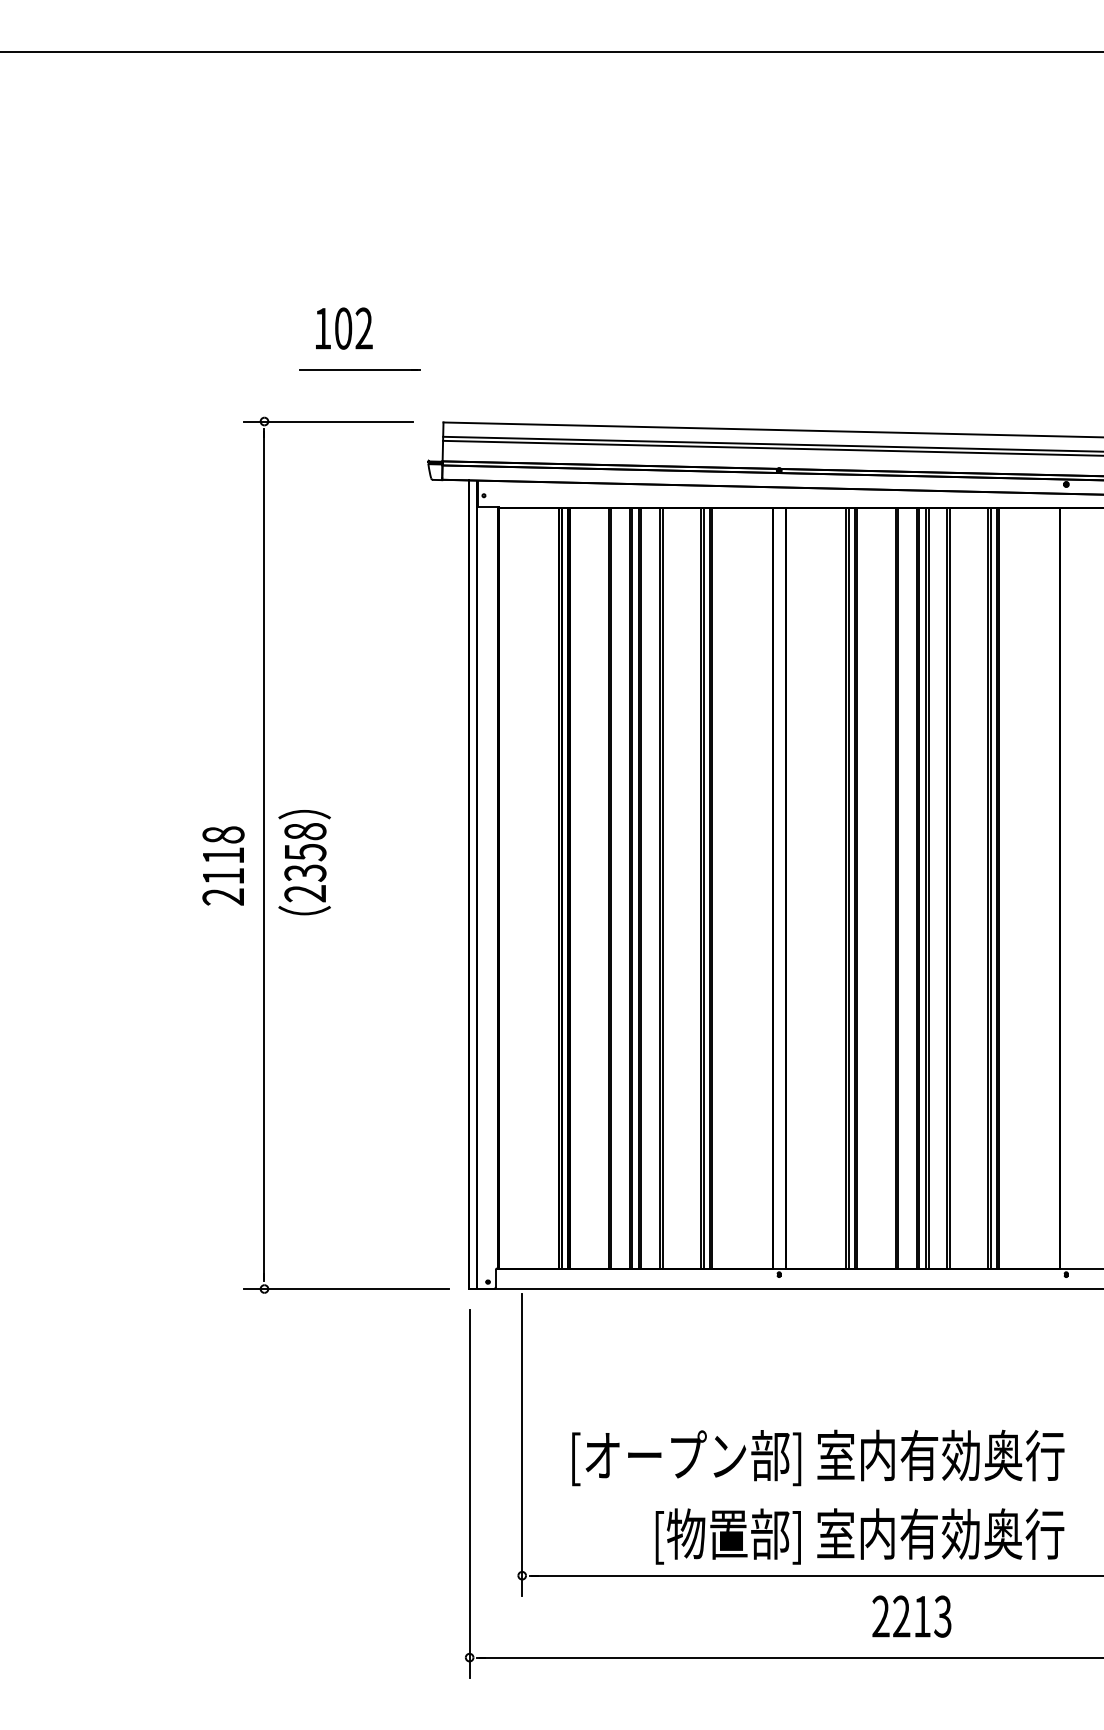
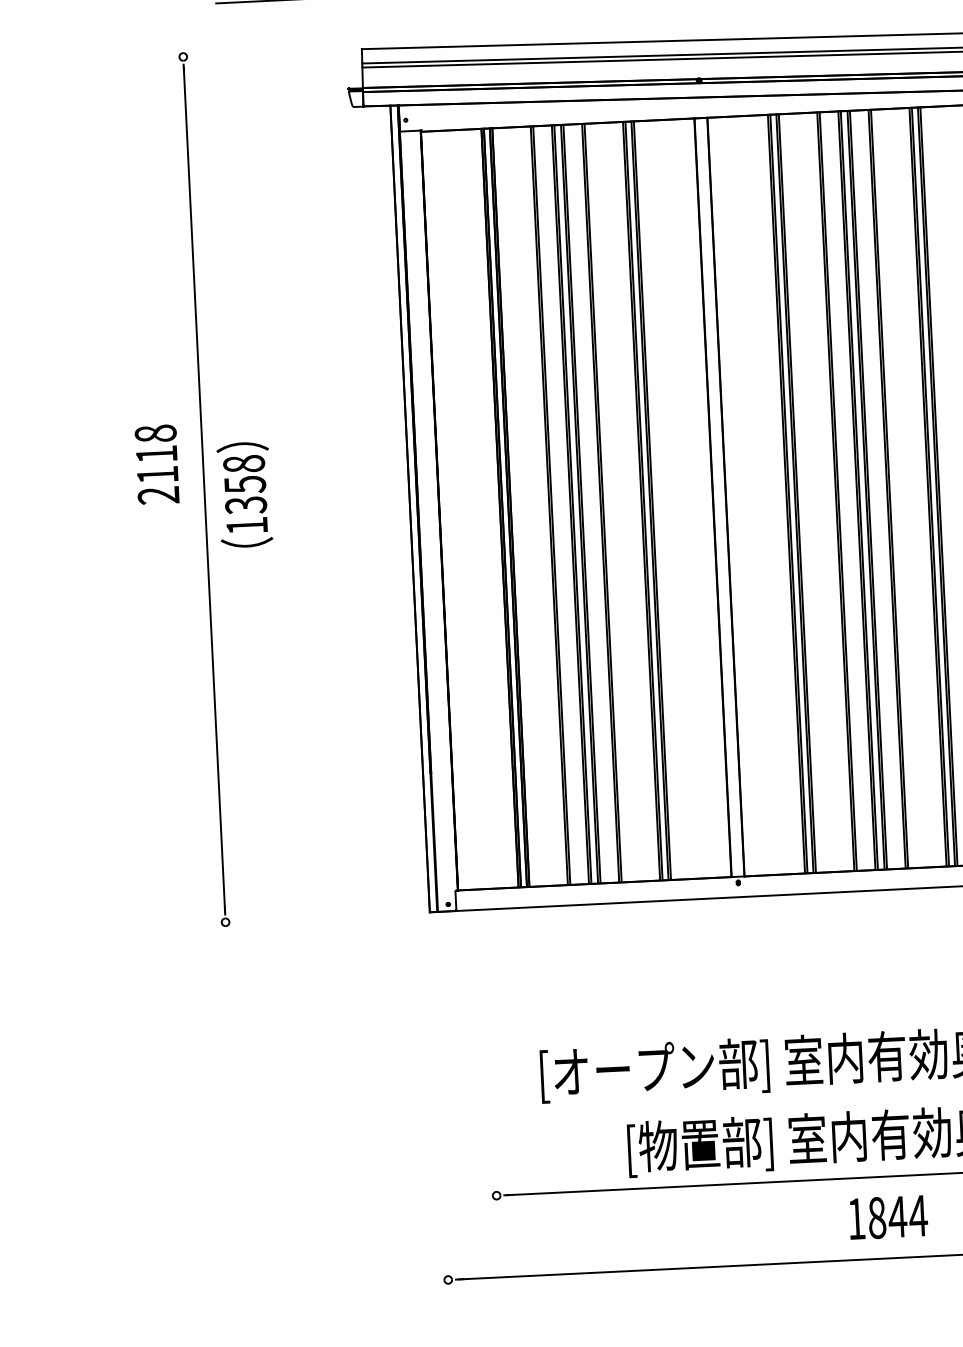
line: (328, 421) -> (247, 53), removed
text: (223, 865) -> (157, 464), moved
text: (304, 893) -> (246, 525), 2358 -> 1358
line: (346, 1289) -> (307, 918), removed
line: (522, 1444) -> (490, 1064), removed
line: (469, 1493) -> (440, 1116), removed
text: (912, 1616) -> (887, 1217), 2213 -> 1844

